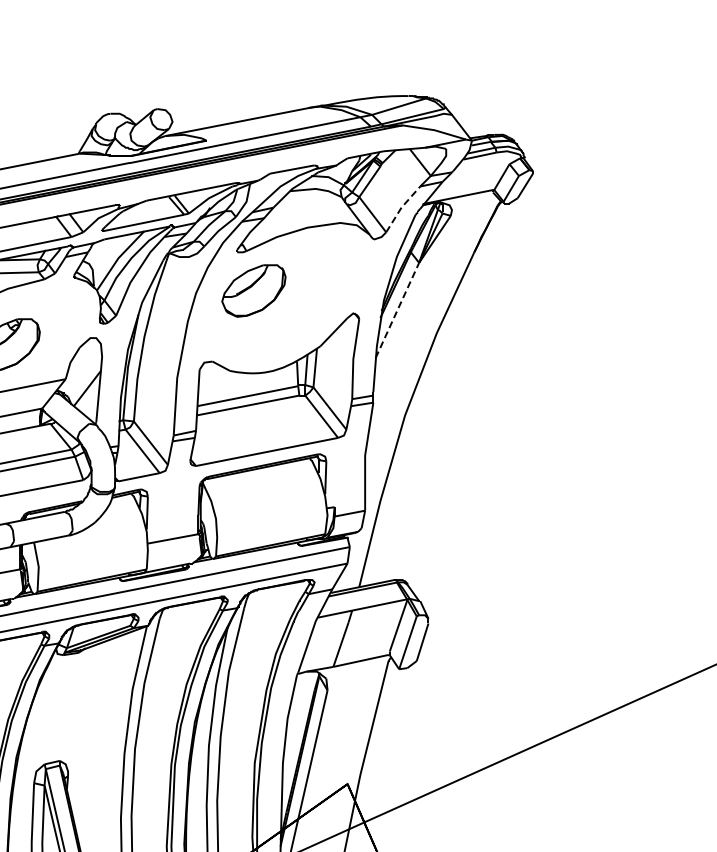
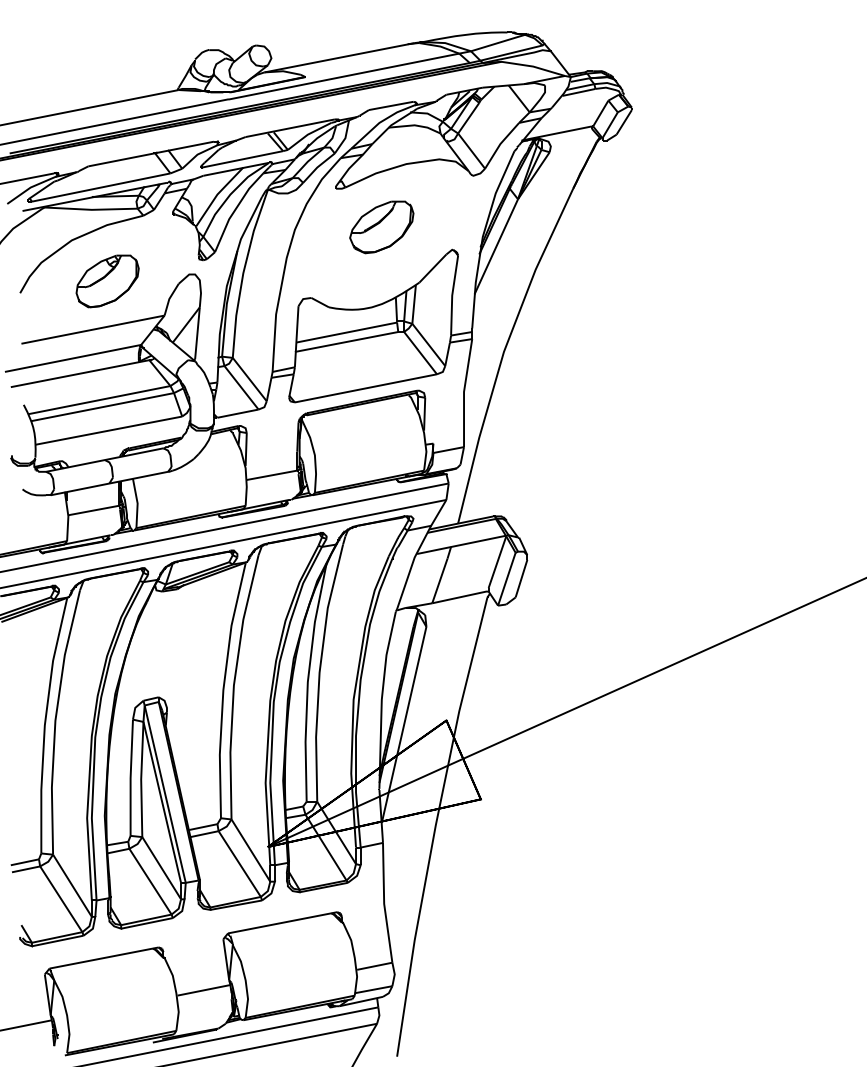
line: (401, 208) -> (500, 144), dashed -> solid
part: (253, 291) -> (381, 227), moved
line: (397, 310) -> (496, 246), dashed -> solid

